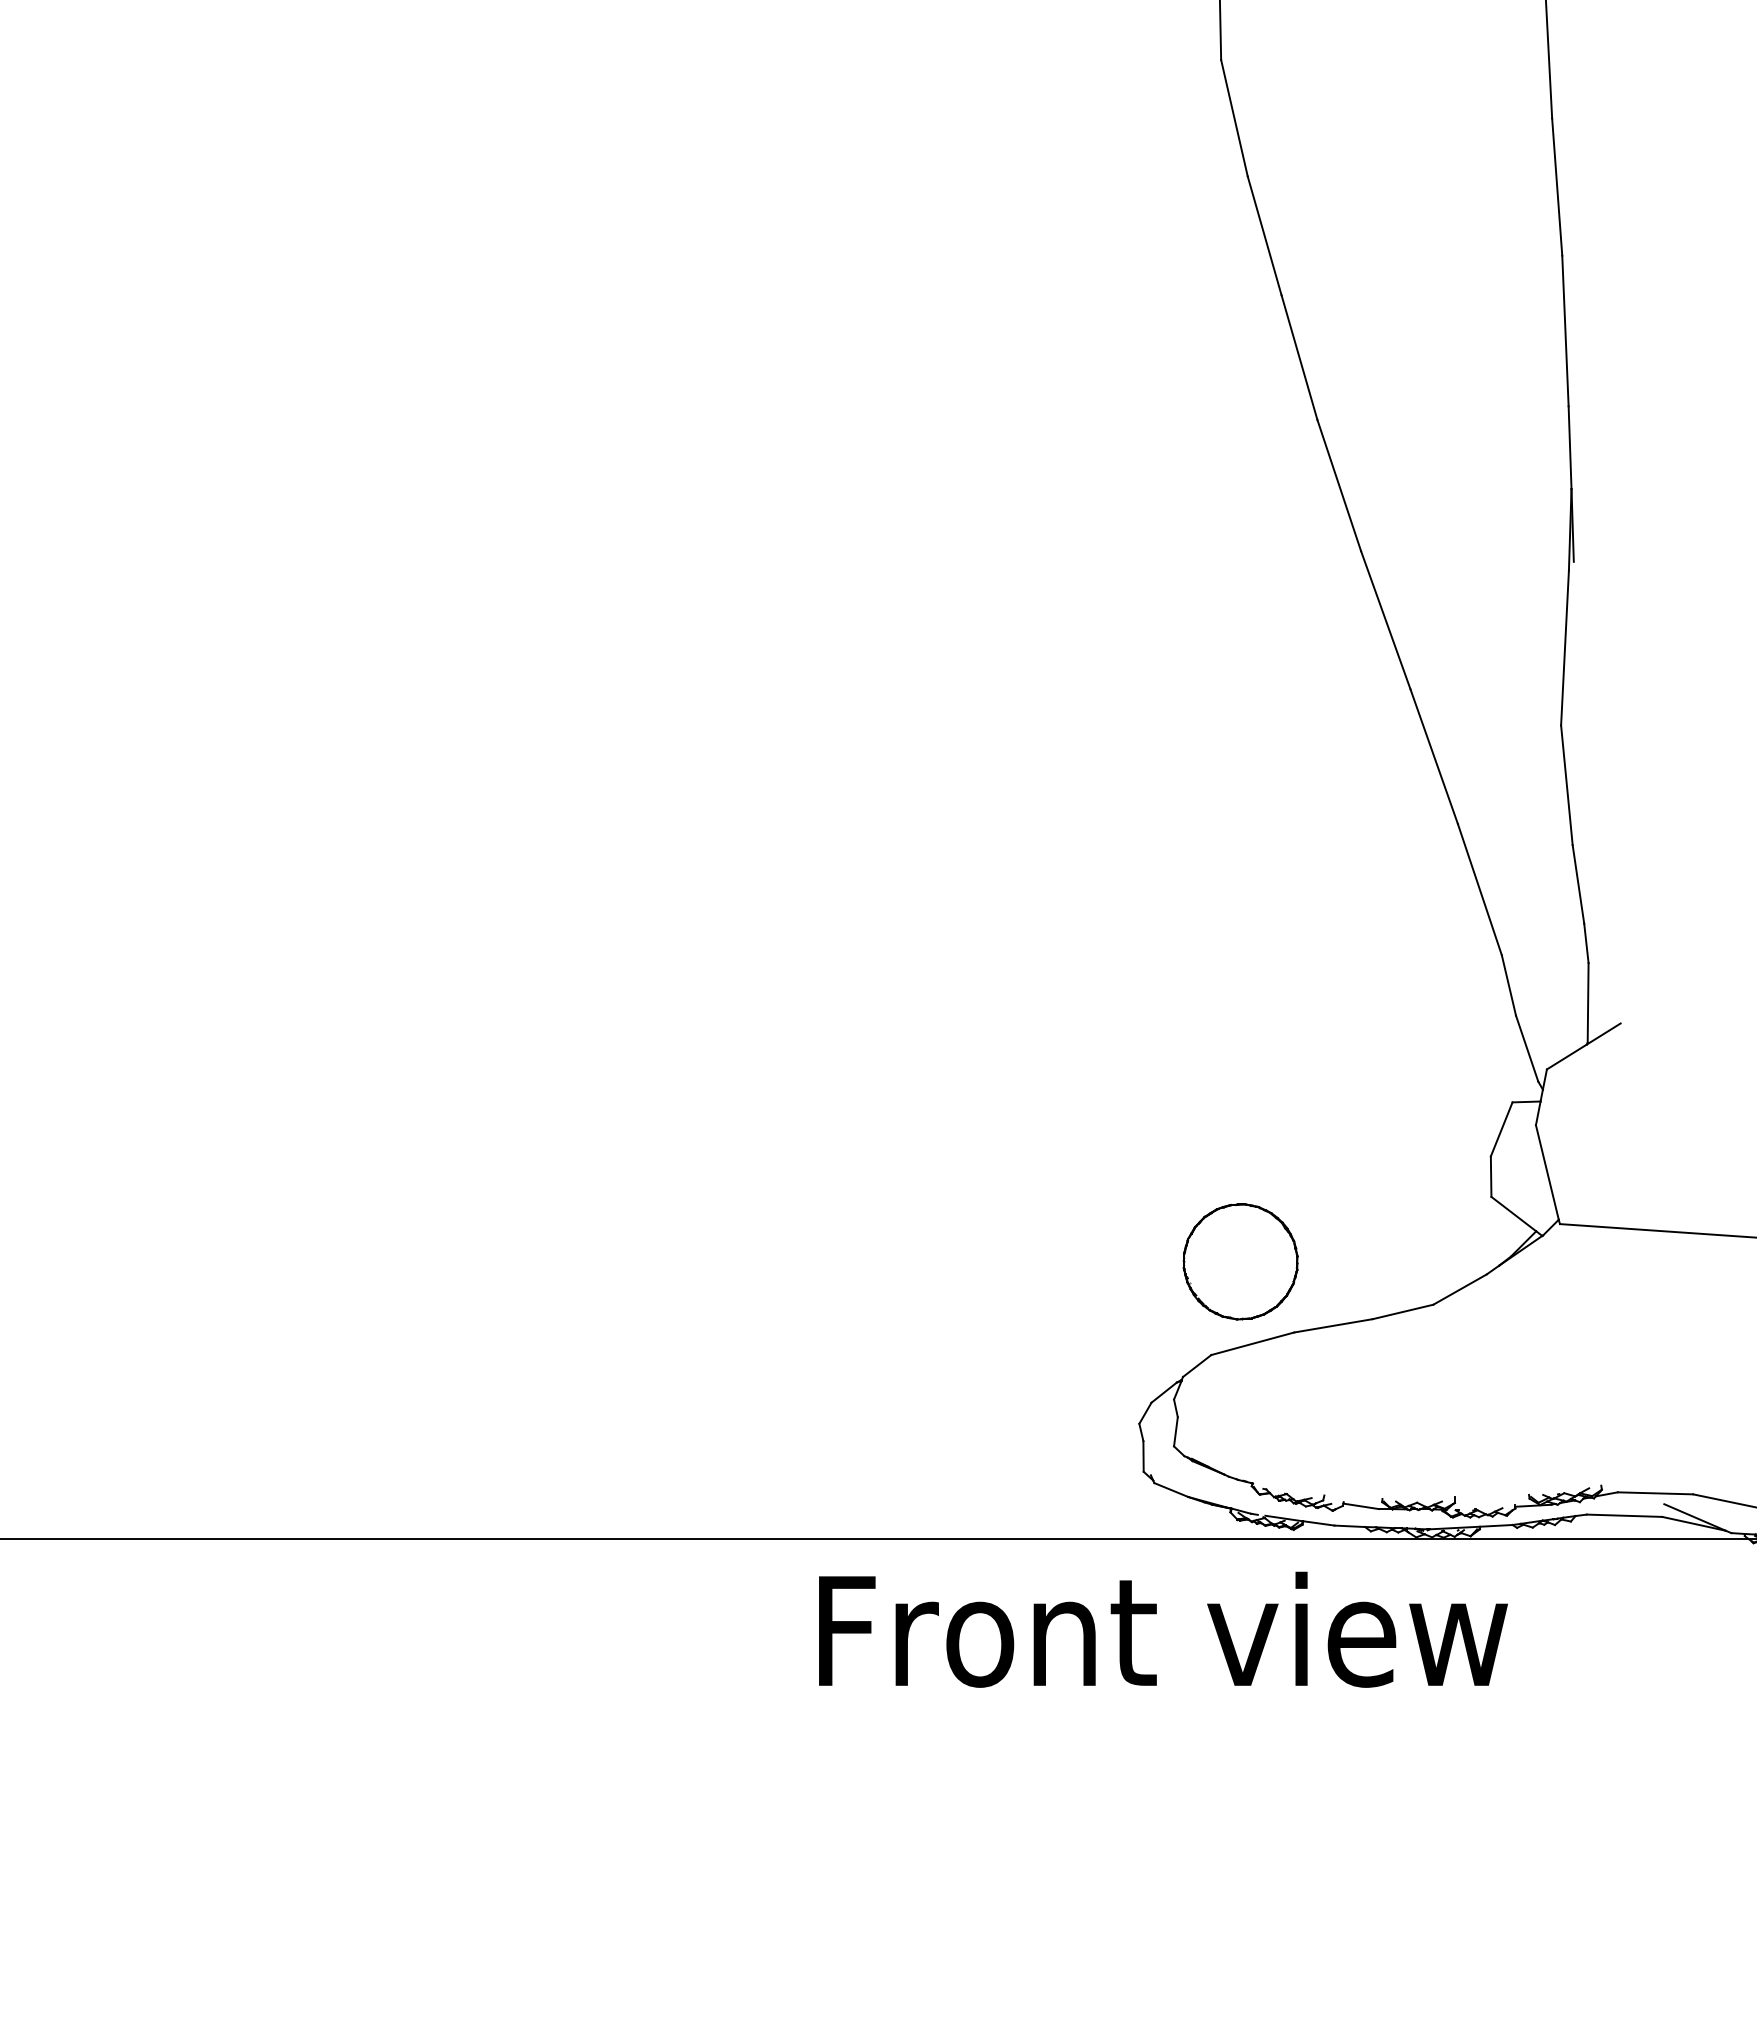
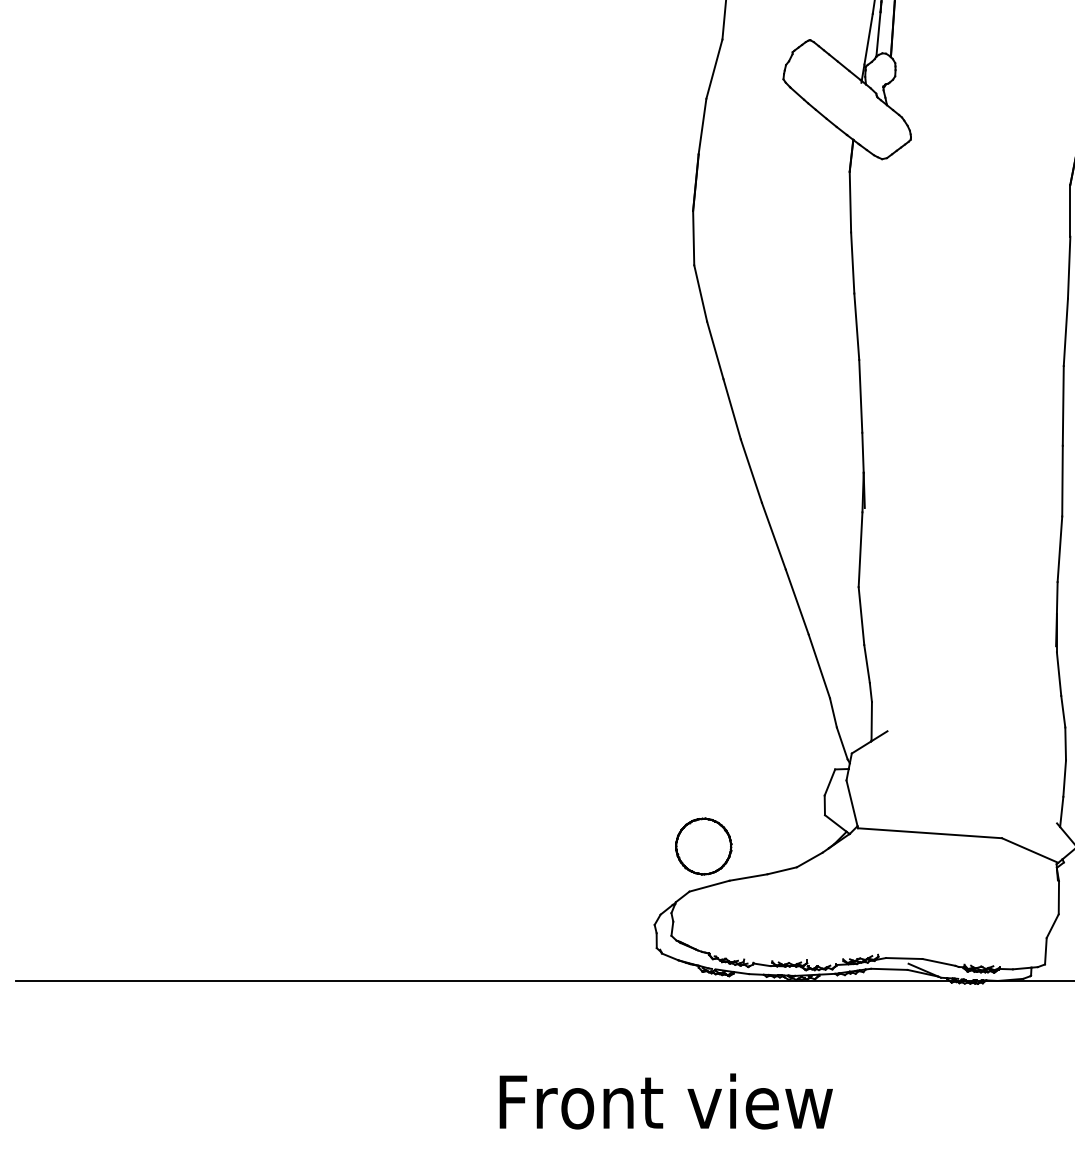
text: (1161, 1629) -> (665, 1101), moved

